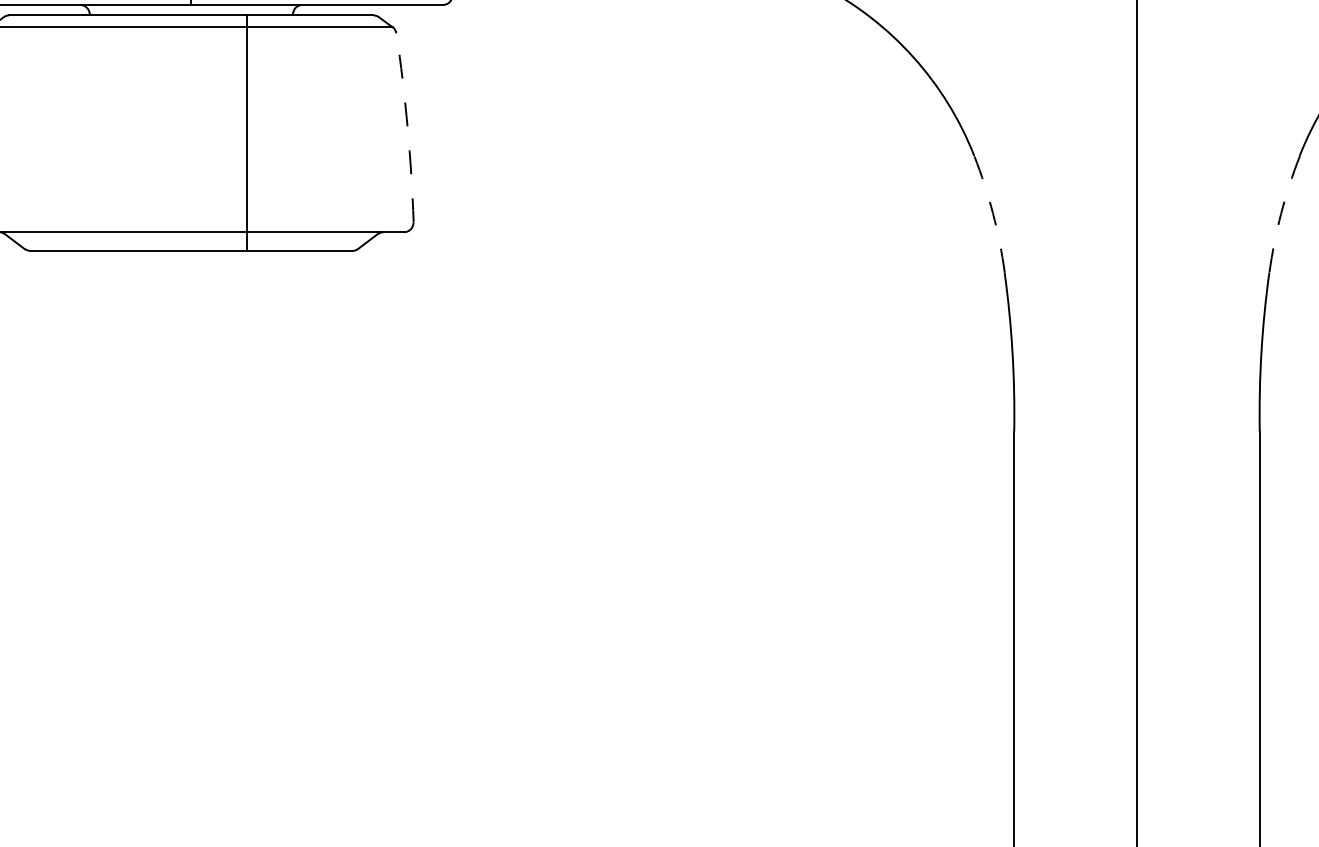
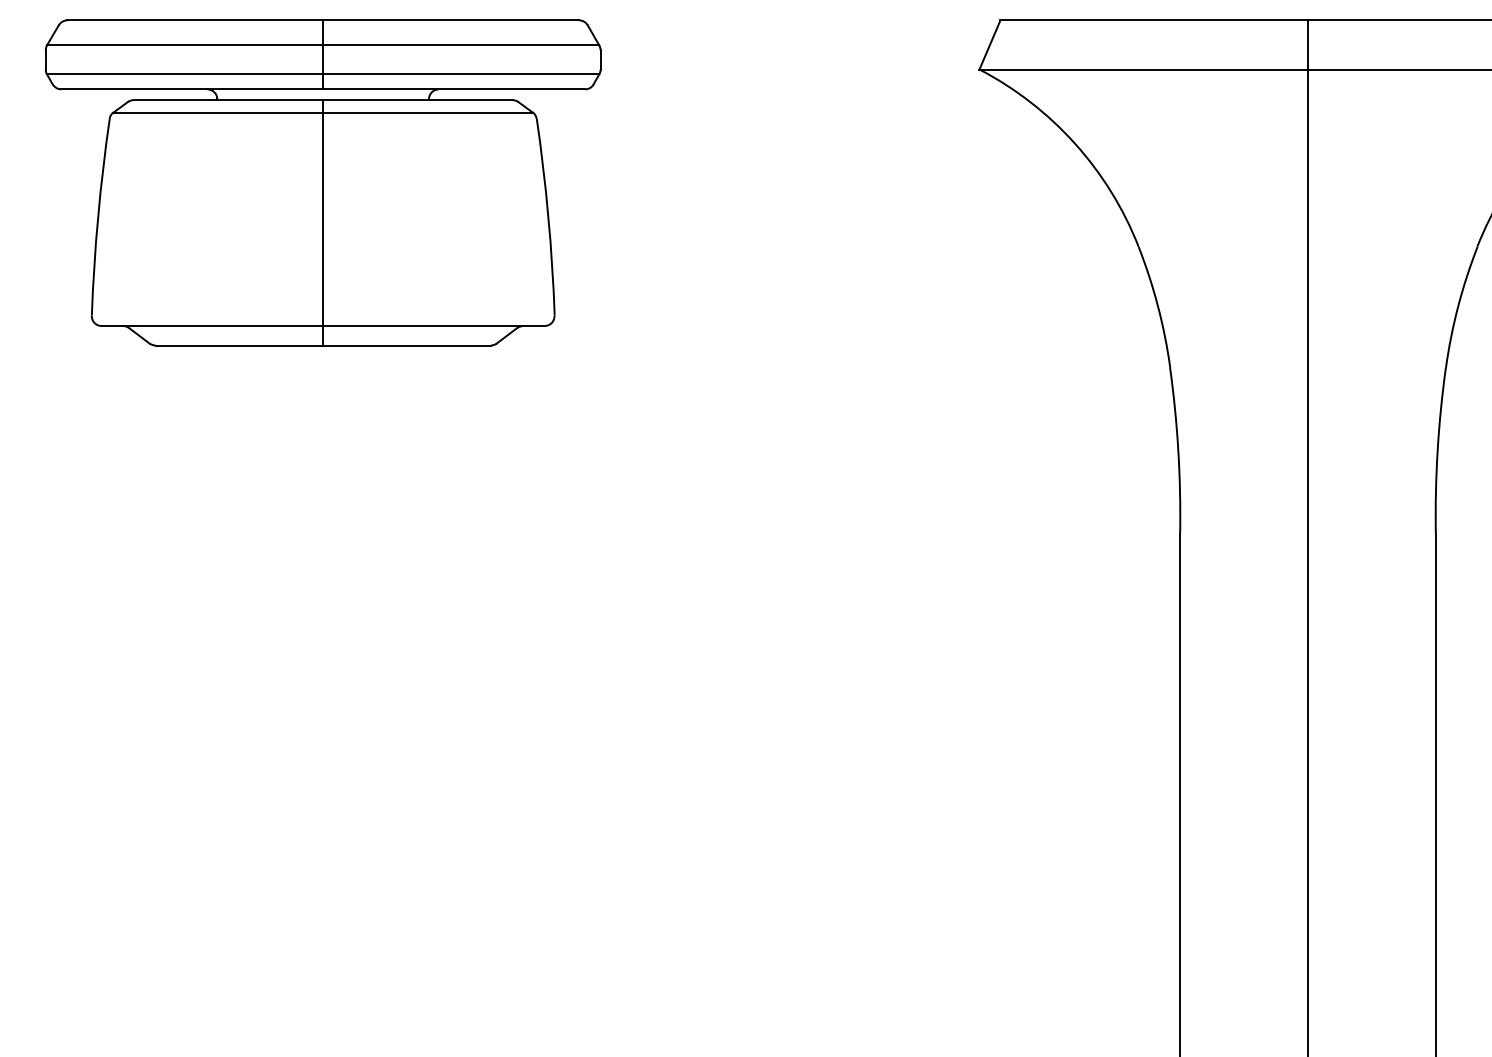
arc: (407, 128) -> (548, 217), dashed -> solid
line: (247, 132) -> (323, 222), moved
arc: (993, 213) -> (1158, 306), dashed -> solid
arc: (1281, 213) -> (1458, 306), dashed -> solid

